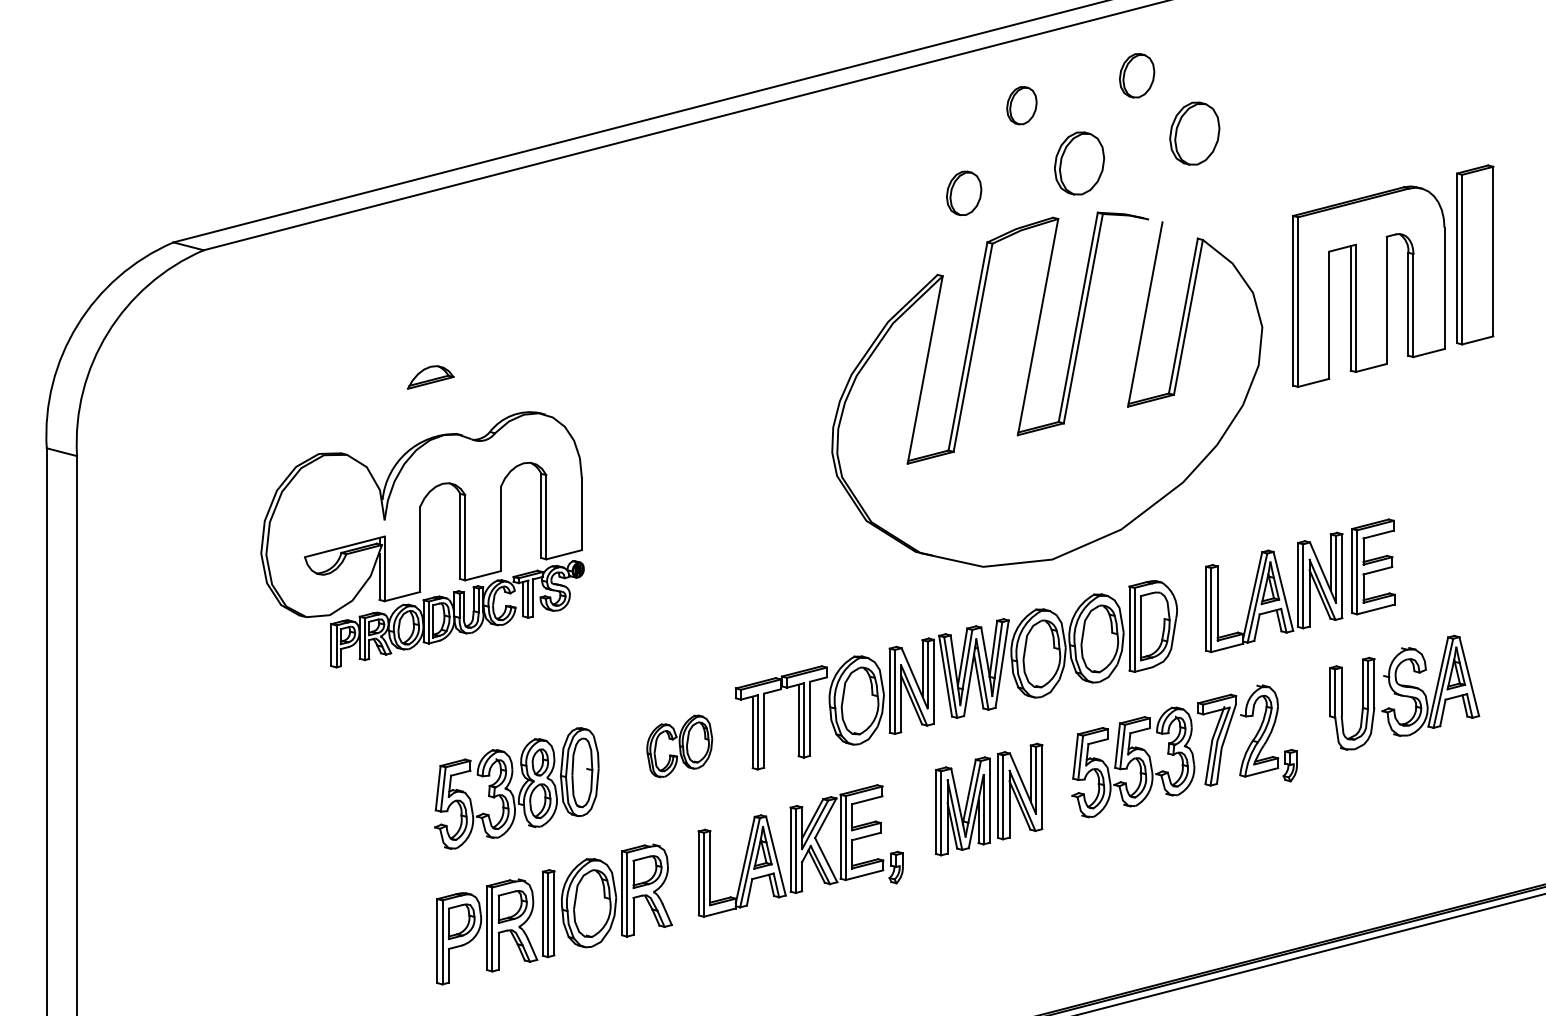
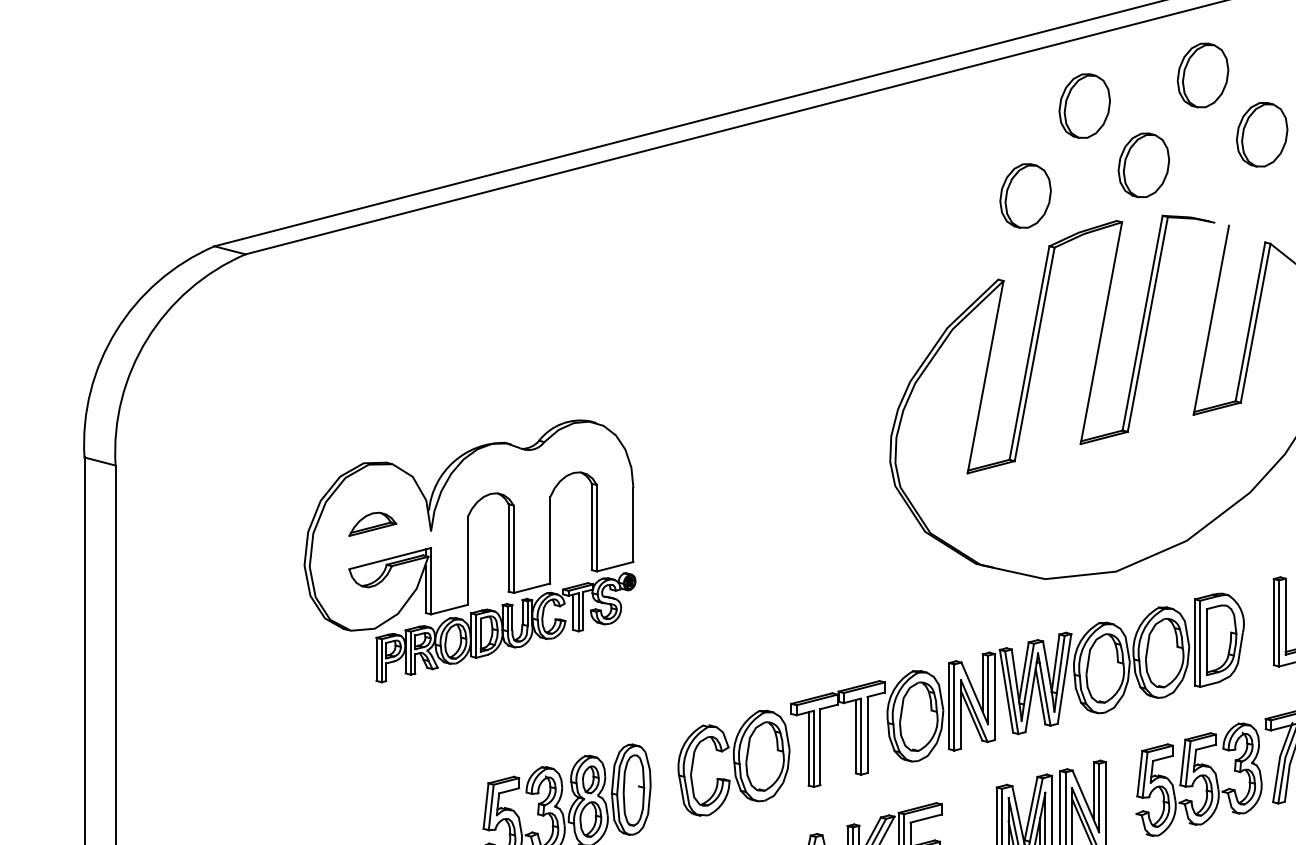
part: (1136, 75) -> (1202, 75), size x1.43
part: (1021, 105) -> (1084, 105), size x1.67
part: (963, 193) -> (1024, 196), size x1.43
part: (430, 377) -> (372, 524), moved
part: (679, 746) -> (733, 763), size x1.67

